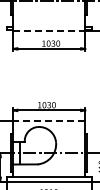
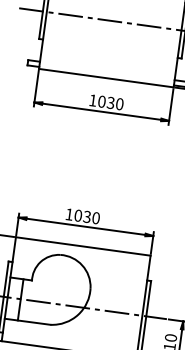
line: (49, 30) -> (106, 77), dashed -> solid
line: (49, 120) -> (83, 245), dashed -> solid

